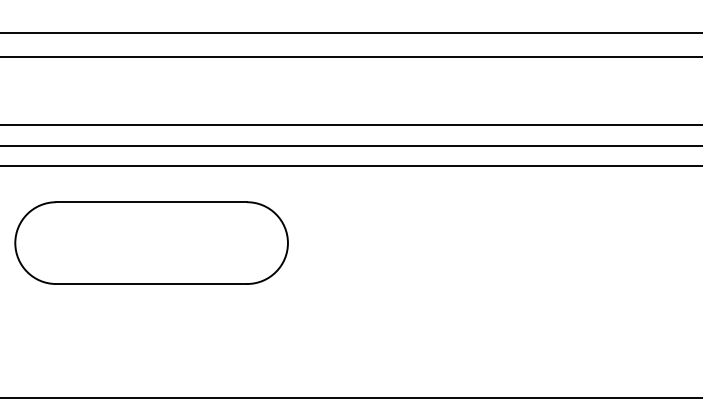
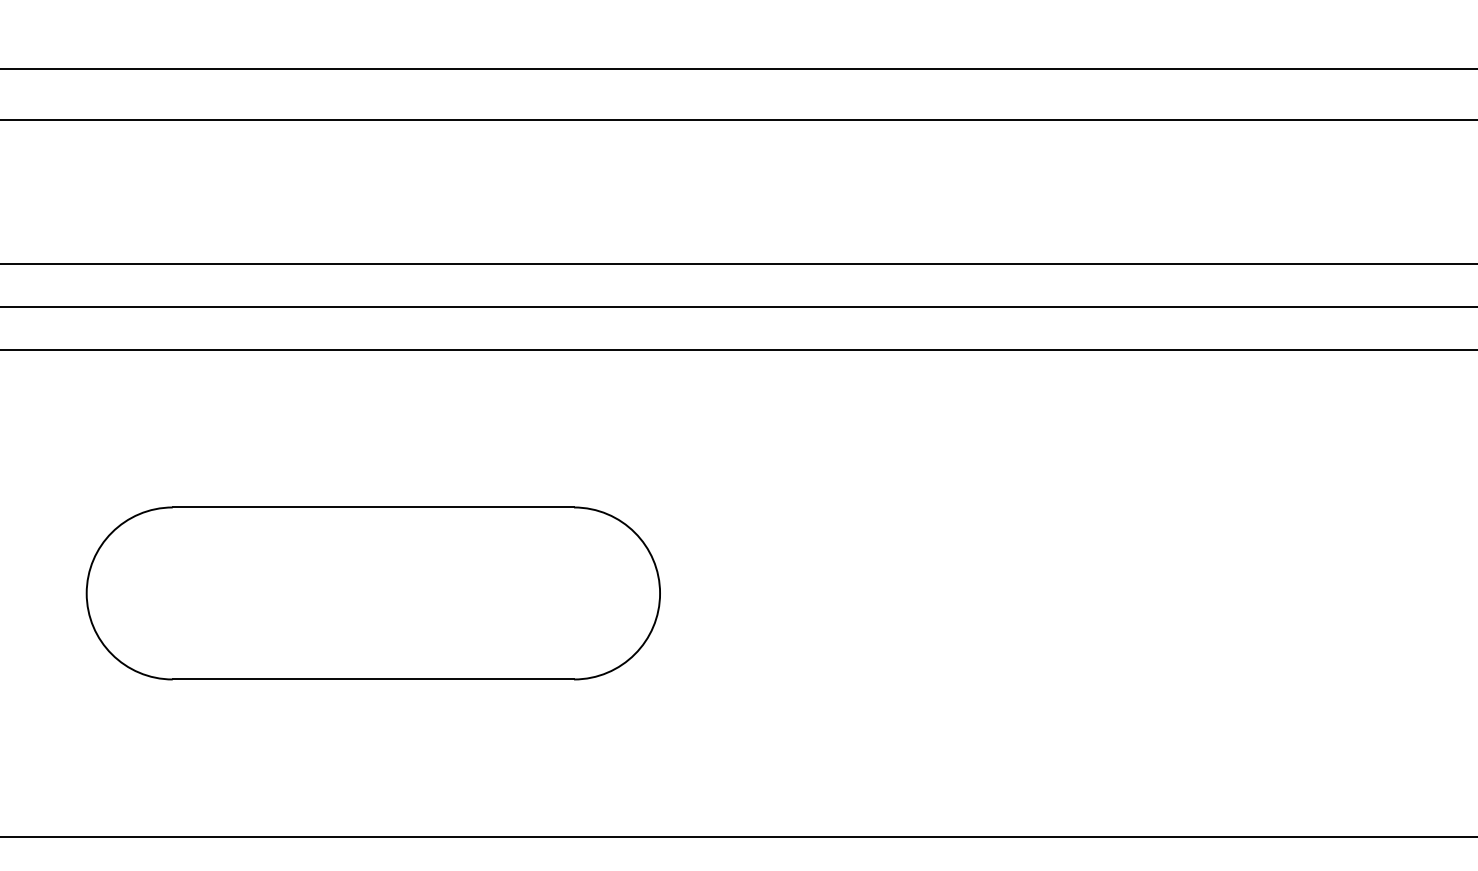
part: (151, 242) -> (373, 592), moved

